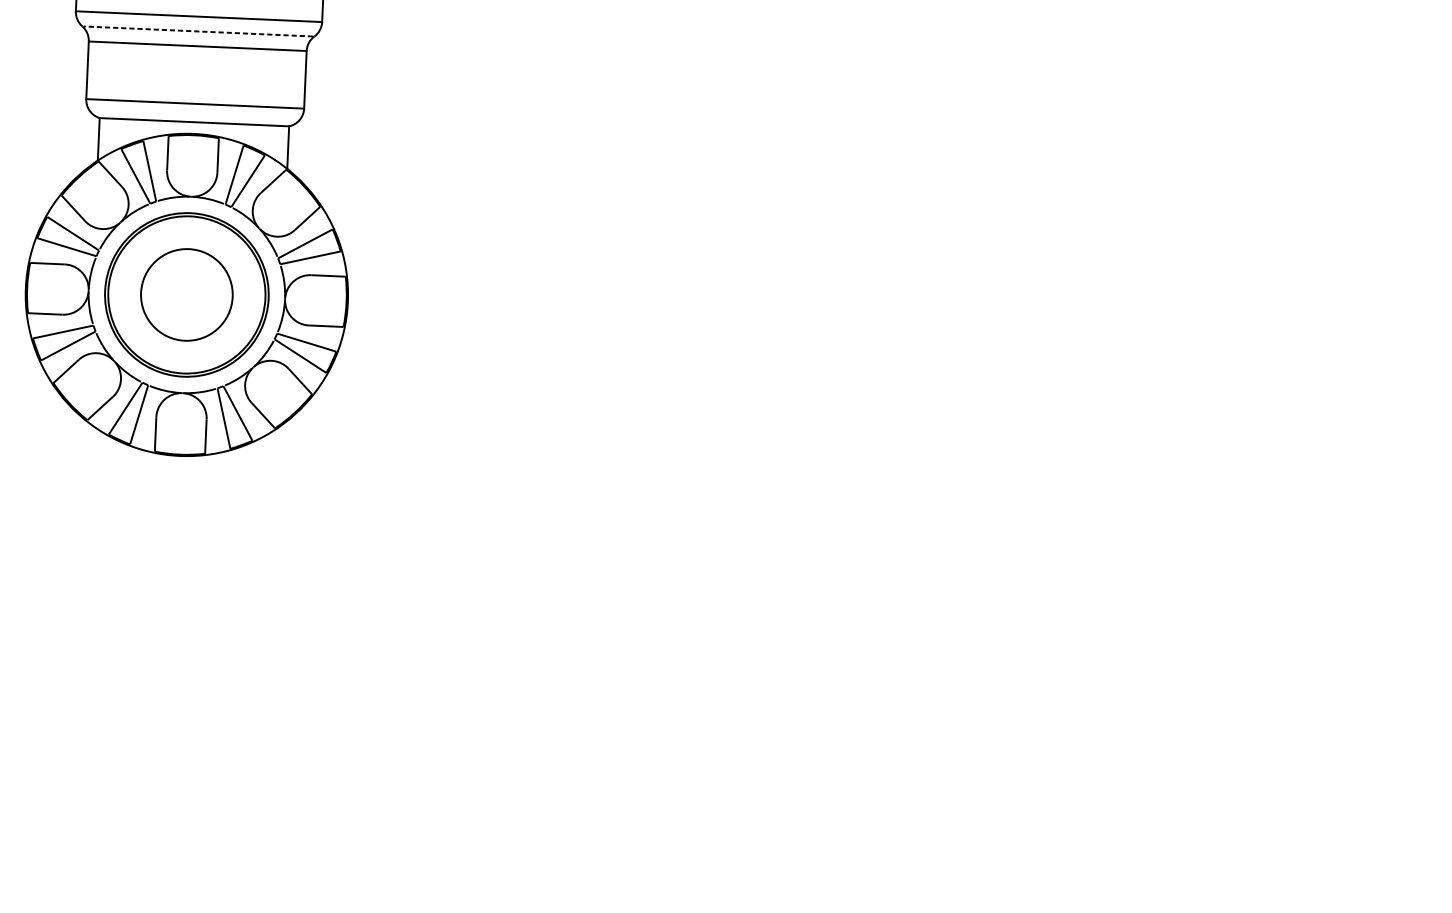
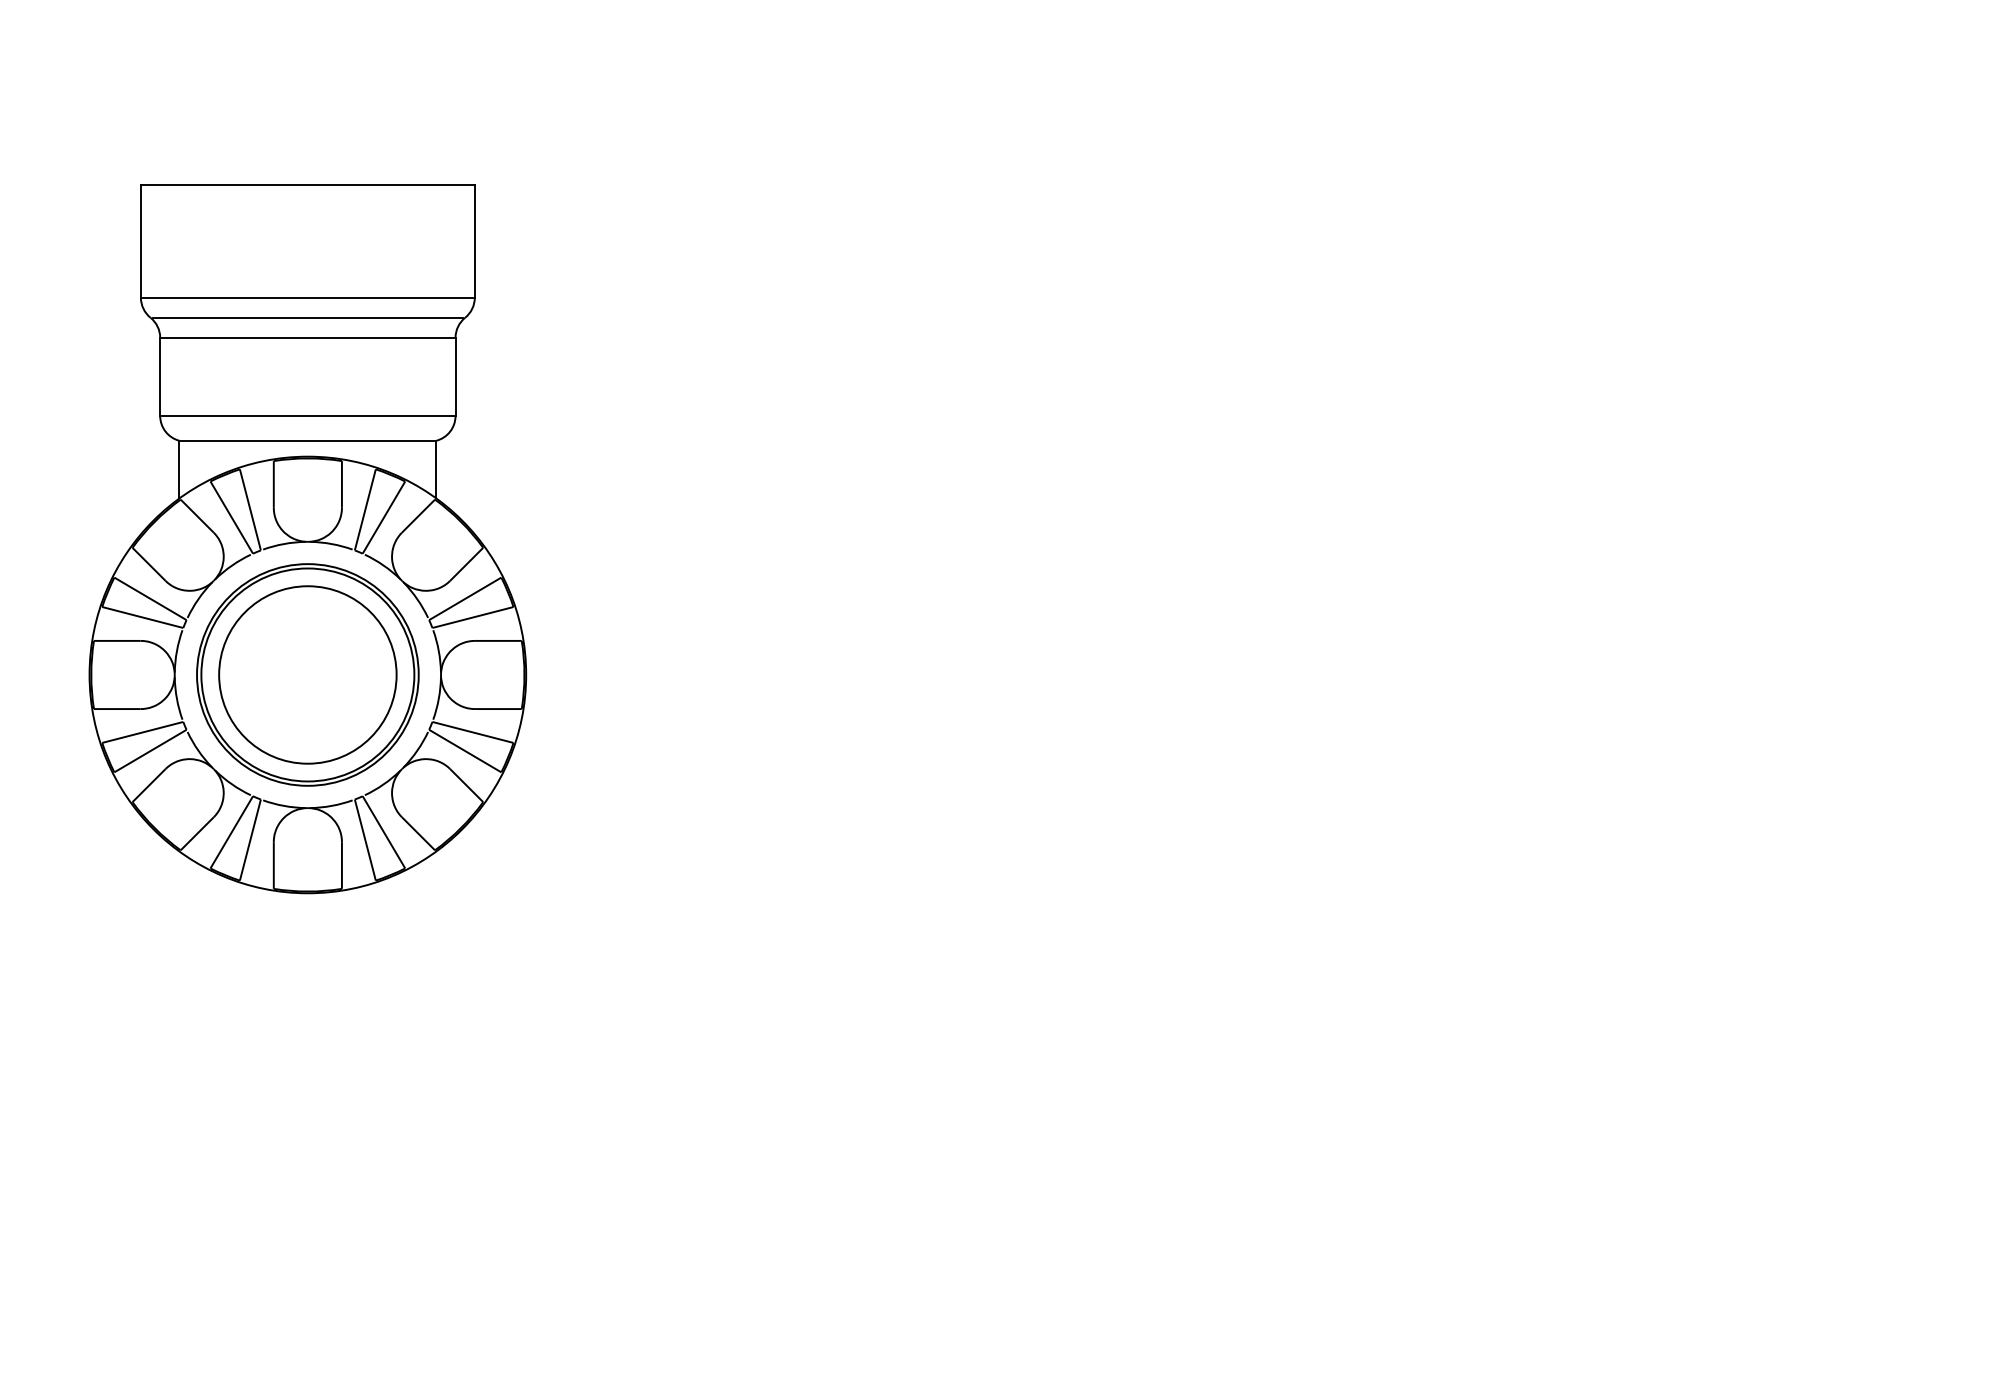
line: (198, 31) -> (307, 317), dashed -> solid
circle: (186, 294) -> (307, 674), size x1.43

